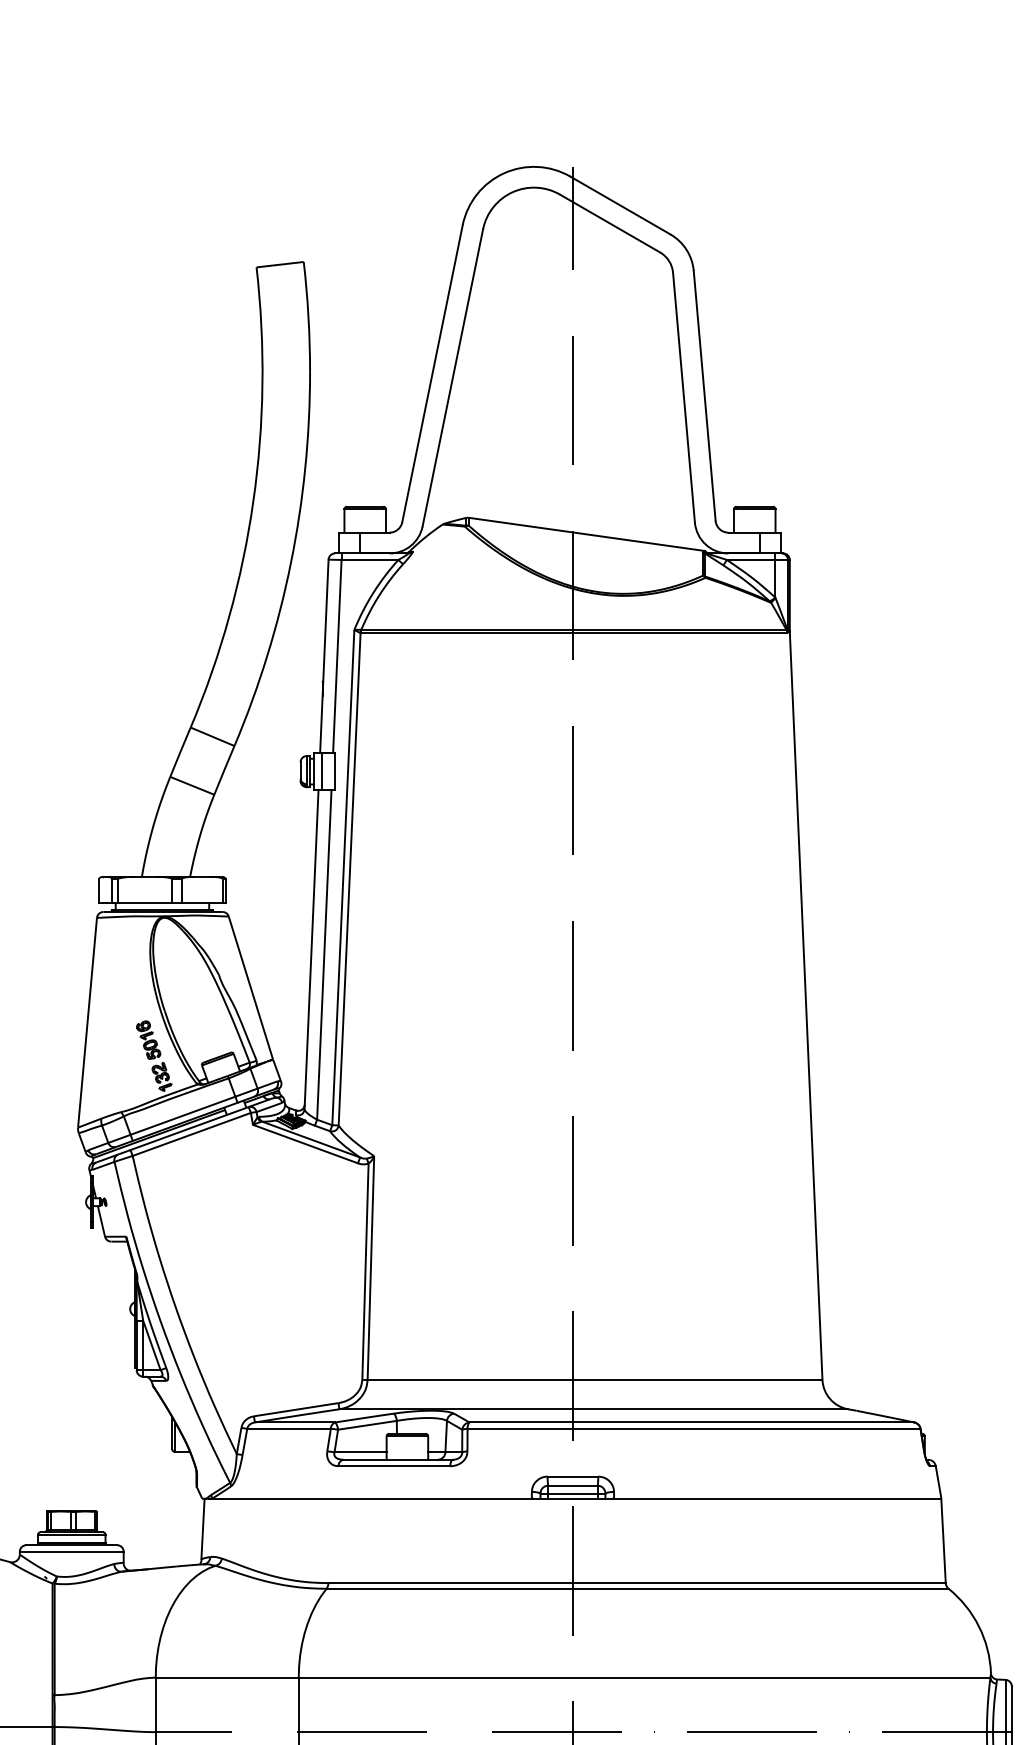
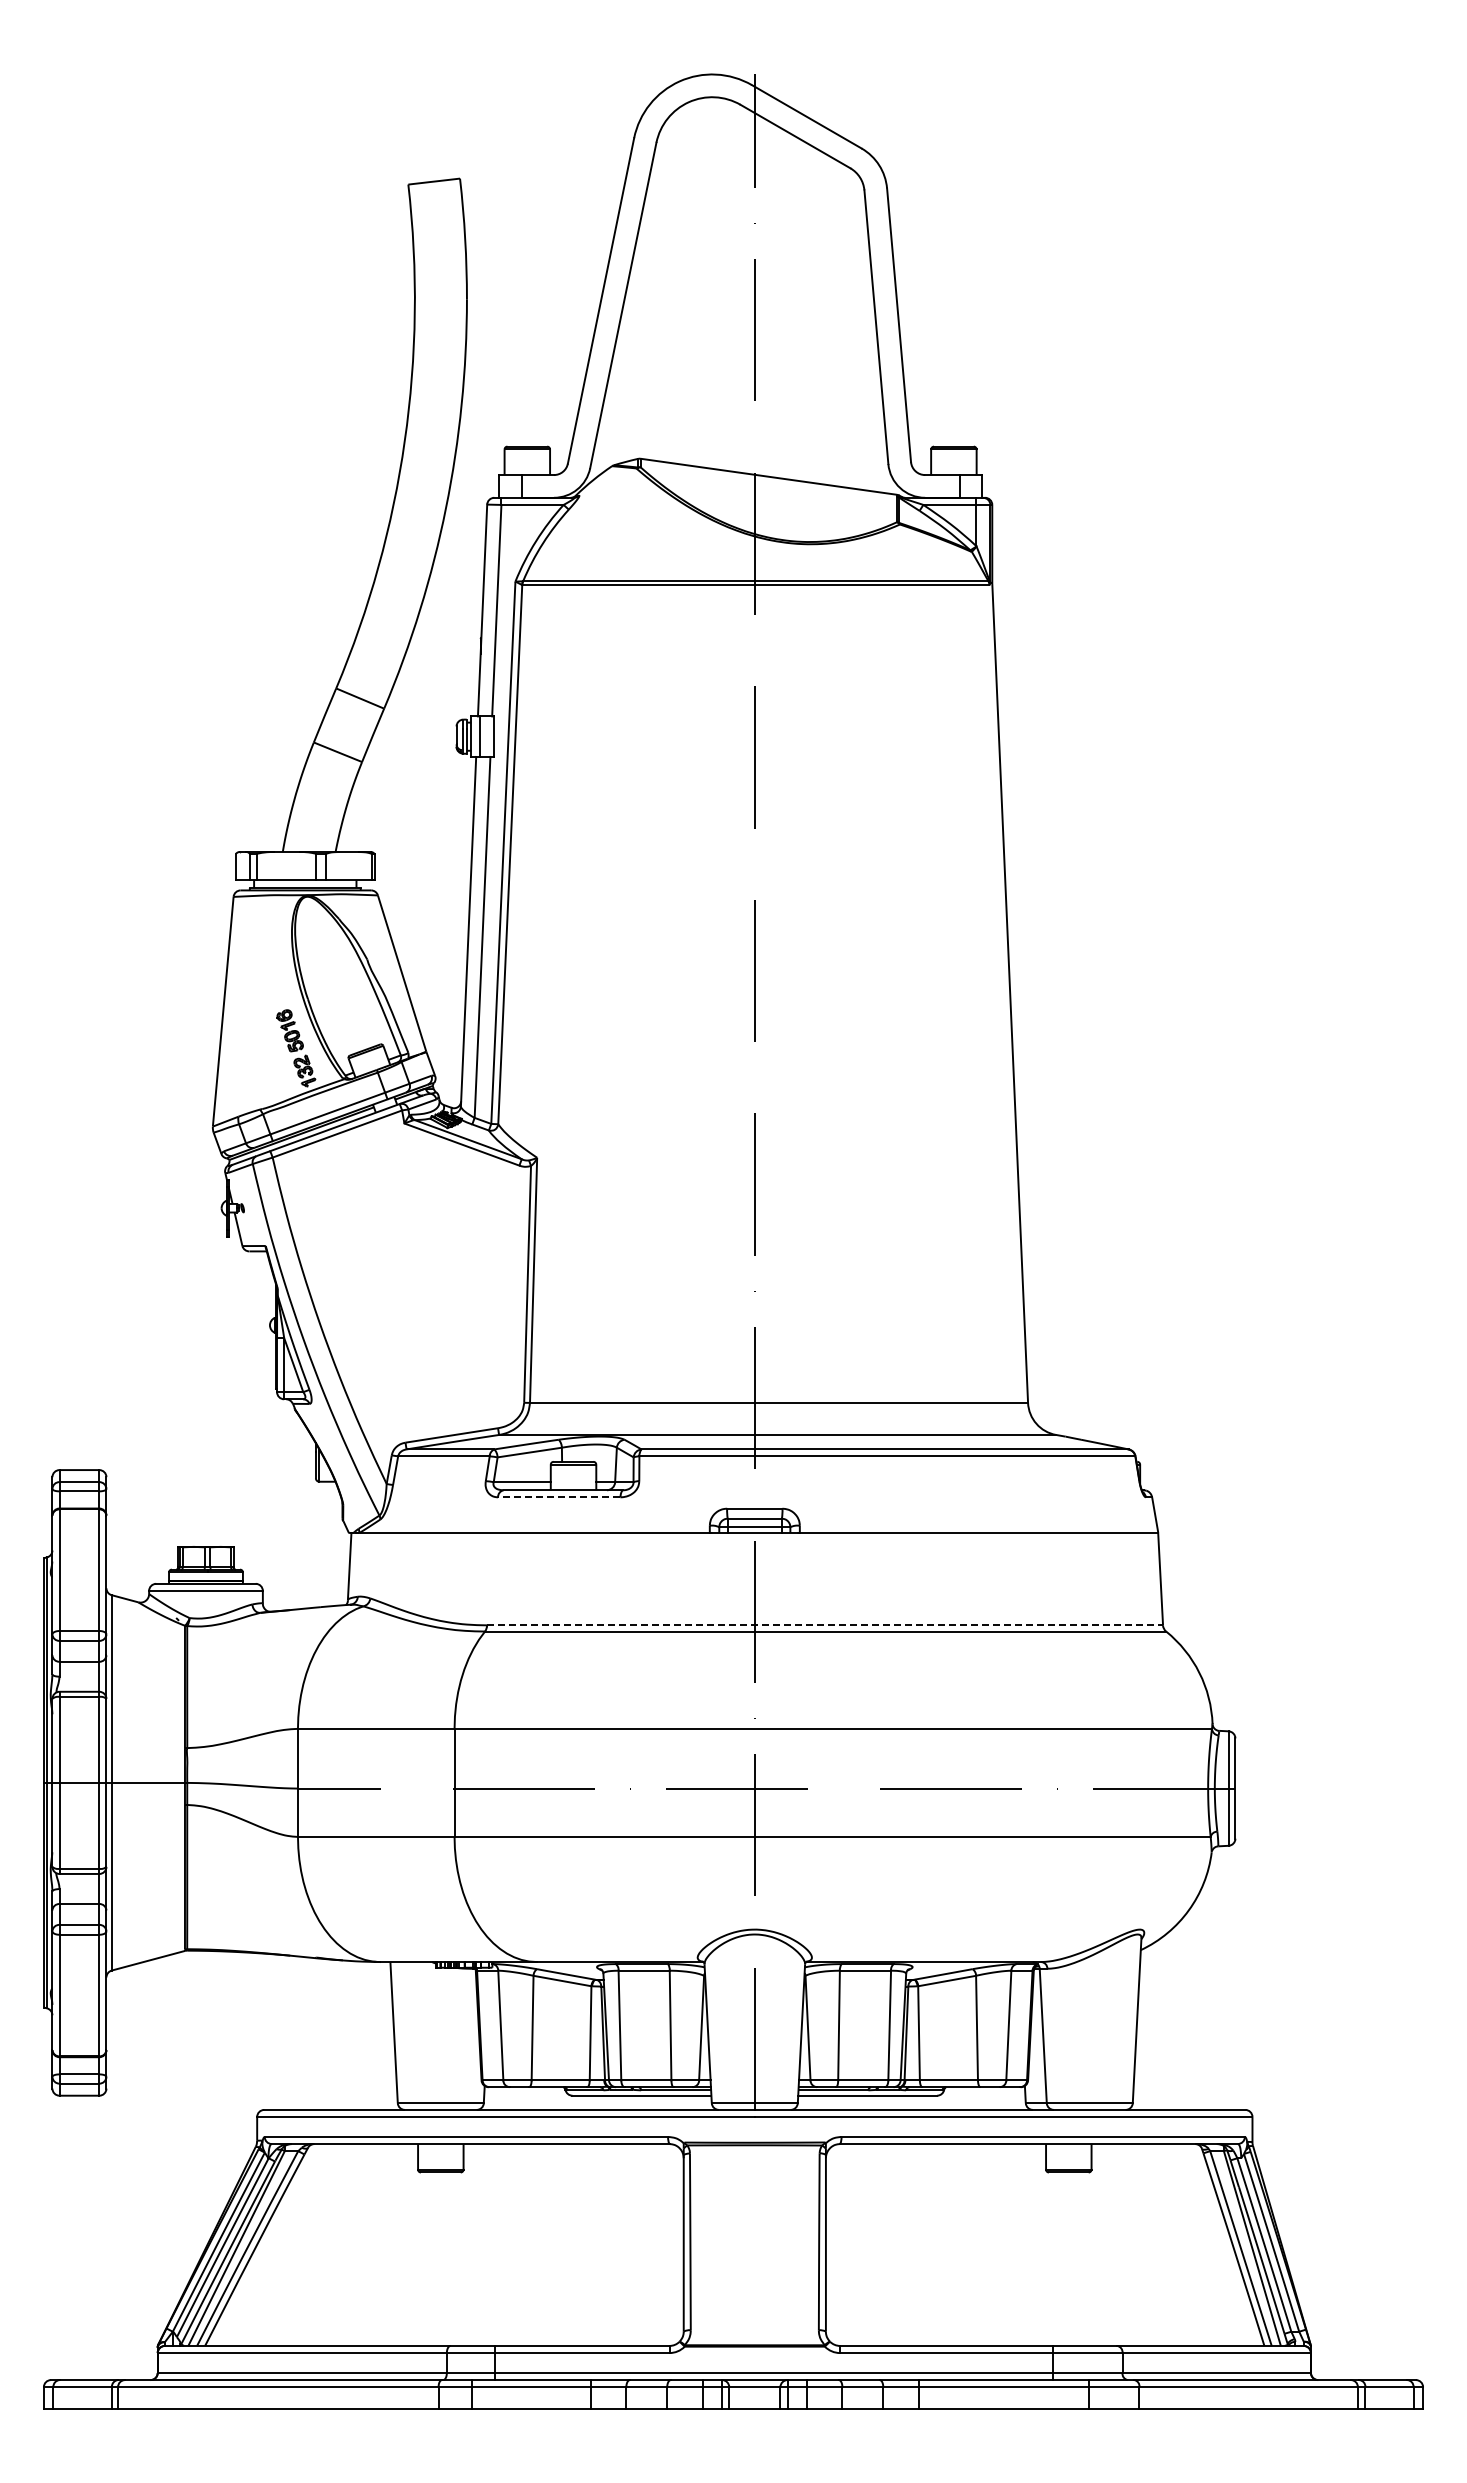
line: (393, 1466) -> (558, 1497), solid -> dashed
line: (637, 1583) -> (825, 1625), solid -> dashed

